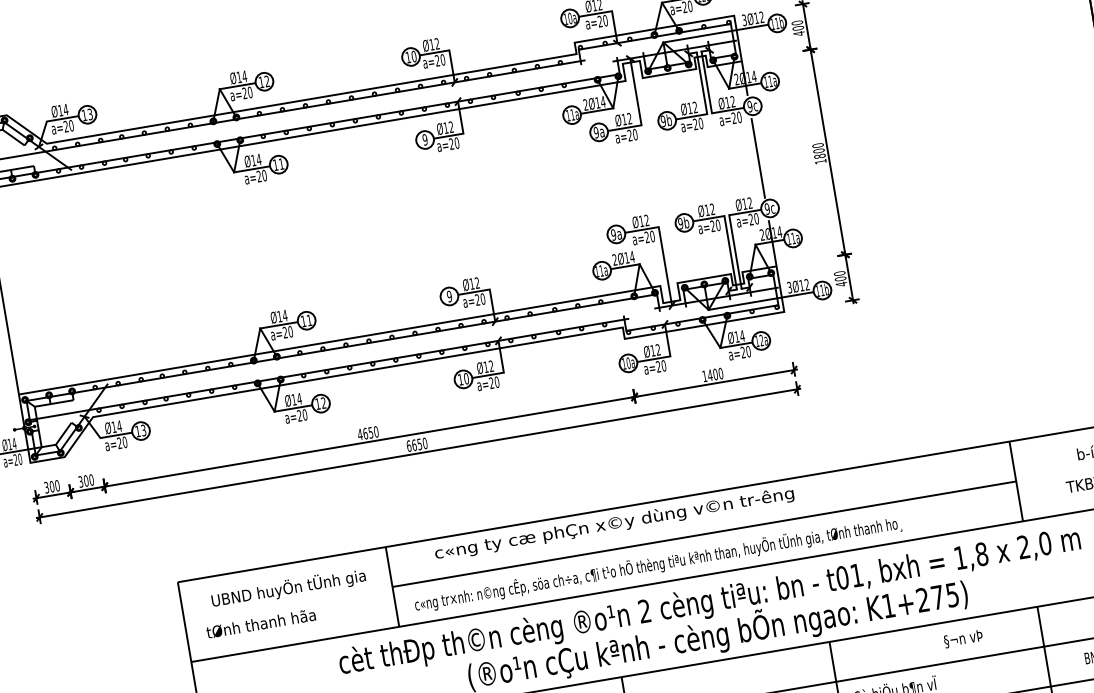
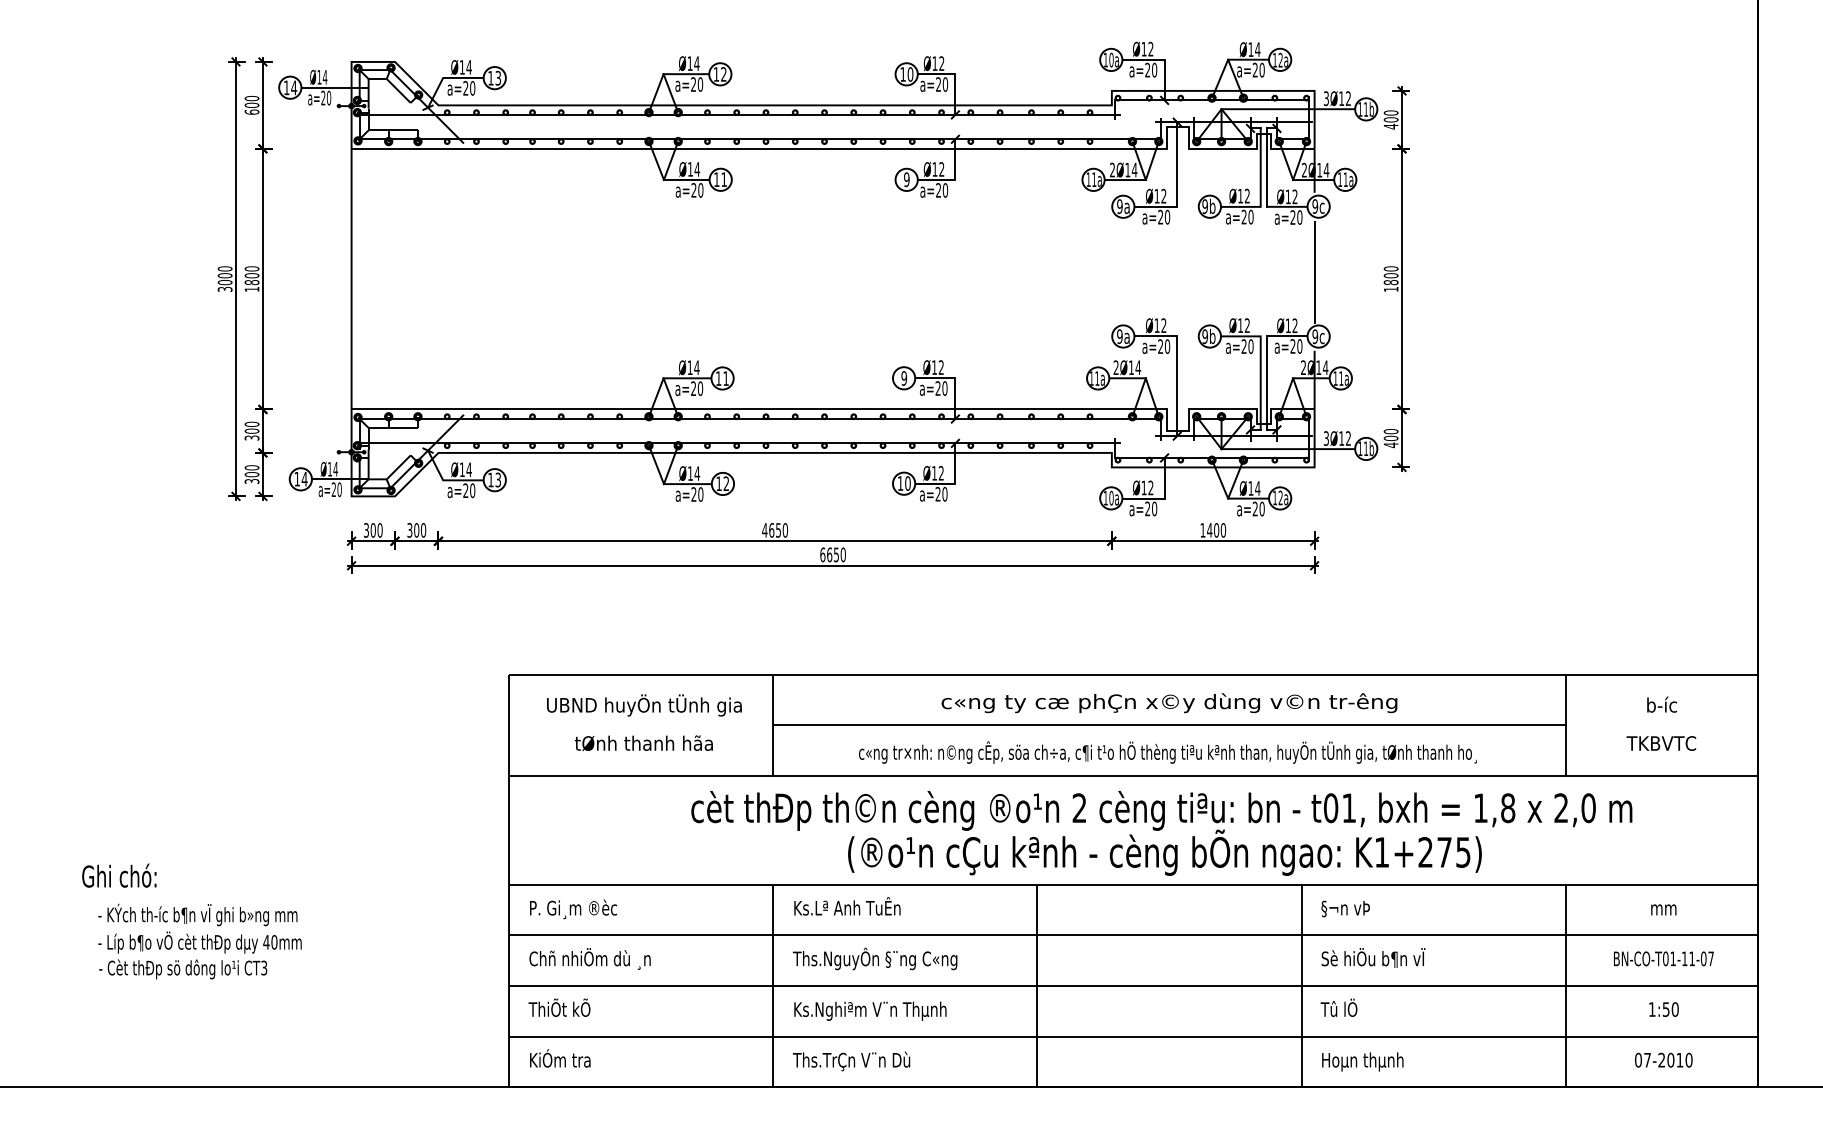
text: (614, 524) -> (1169, 703), moved
text: (657, 564) -> (1167, 752), moved
text: (260, 623) -> (643, 743), moved
text: (963, 638) -> (1345, 908), moved

